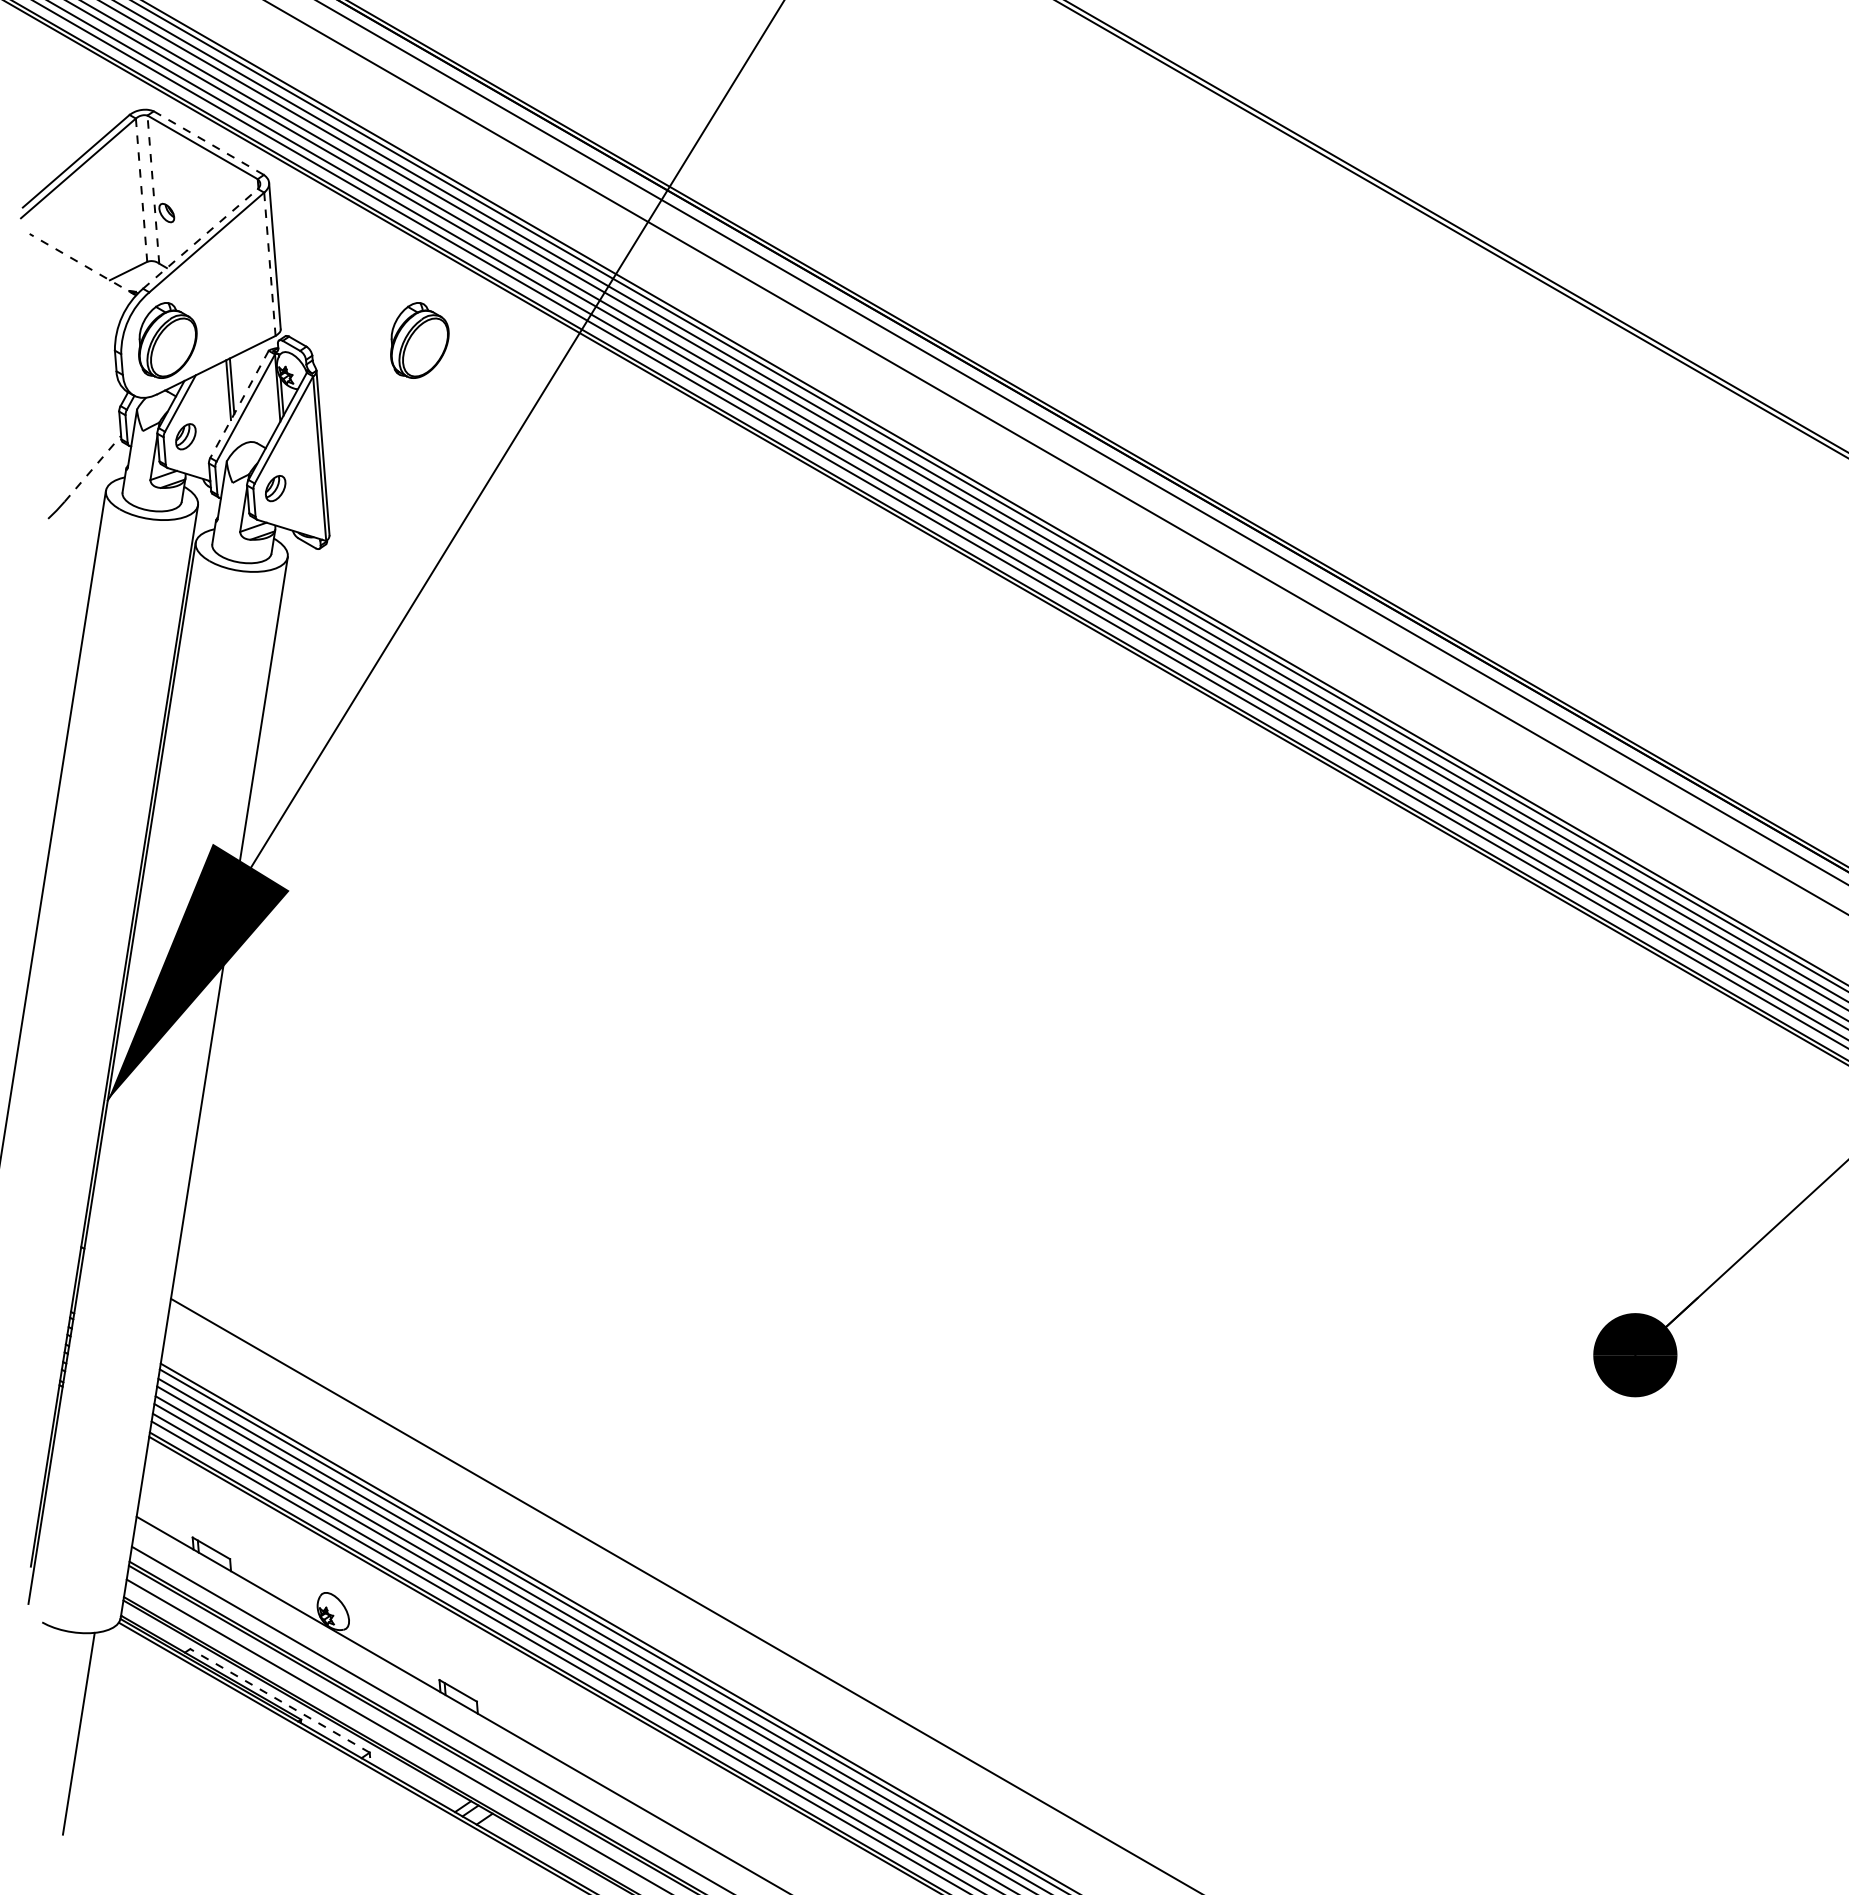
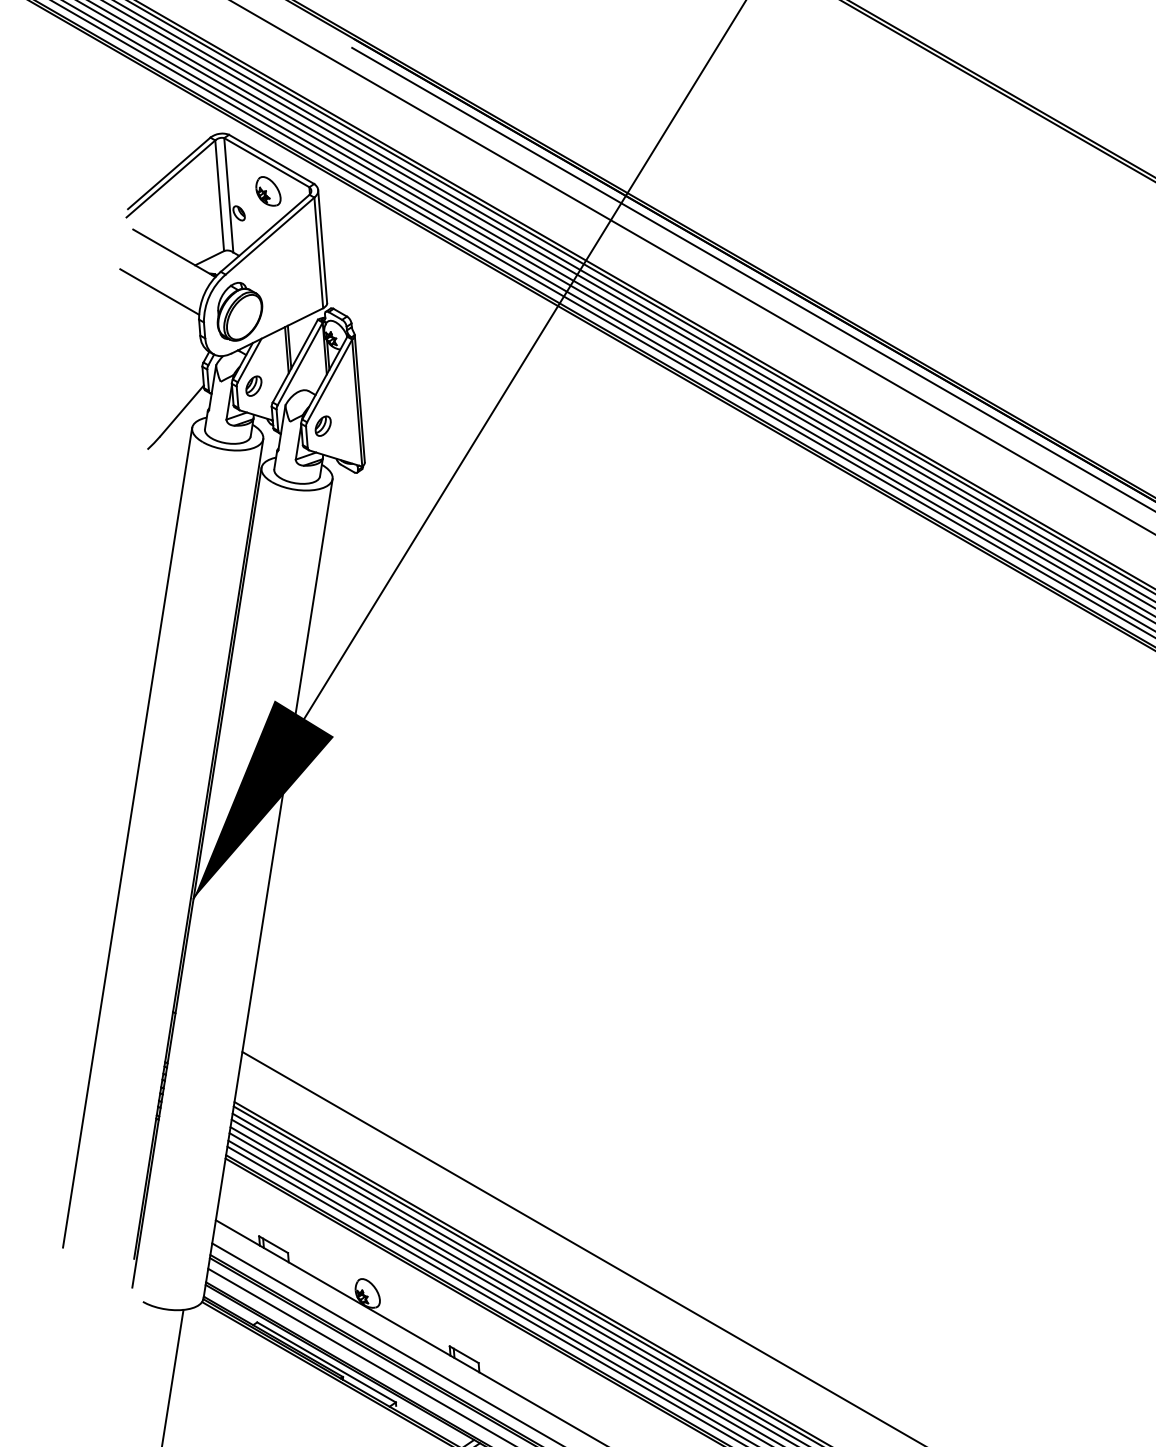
line: (208, 143) -> (271, 159), dashed -> solid
part: (204, 184) -> (268, 191), added
line: (153, 189) -> (228, 195), dashed -> solid
line: (141, 190) -> (219, 195), dashed -> solid
line: (200, 238) -> (265, 233), dashed -> solid
line: (82, 264) -> (174, 253), dashed -> solid
line: (269, 264) -> (318, 253), dashed -> solid
line: (63, 314) -> (159, 291), added
part: (419, 340) -> (434, 311), removed
line: (239, 404) -> (295, 361), dashed -> solid
line: (93, 468) -> (182, 410), dashed -> solid
line: (279, 1700) -> (326, 1362), dashed -> solid

